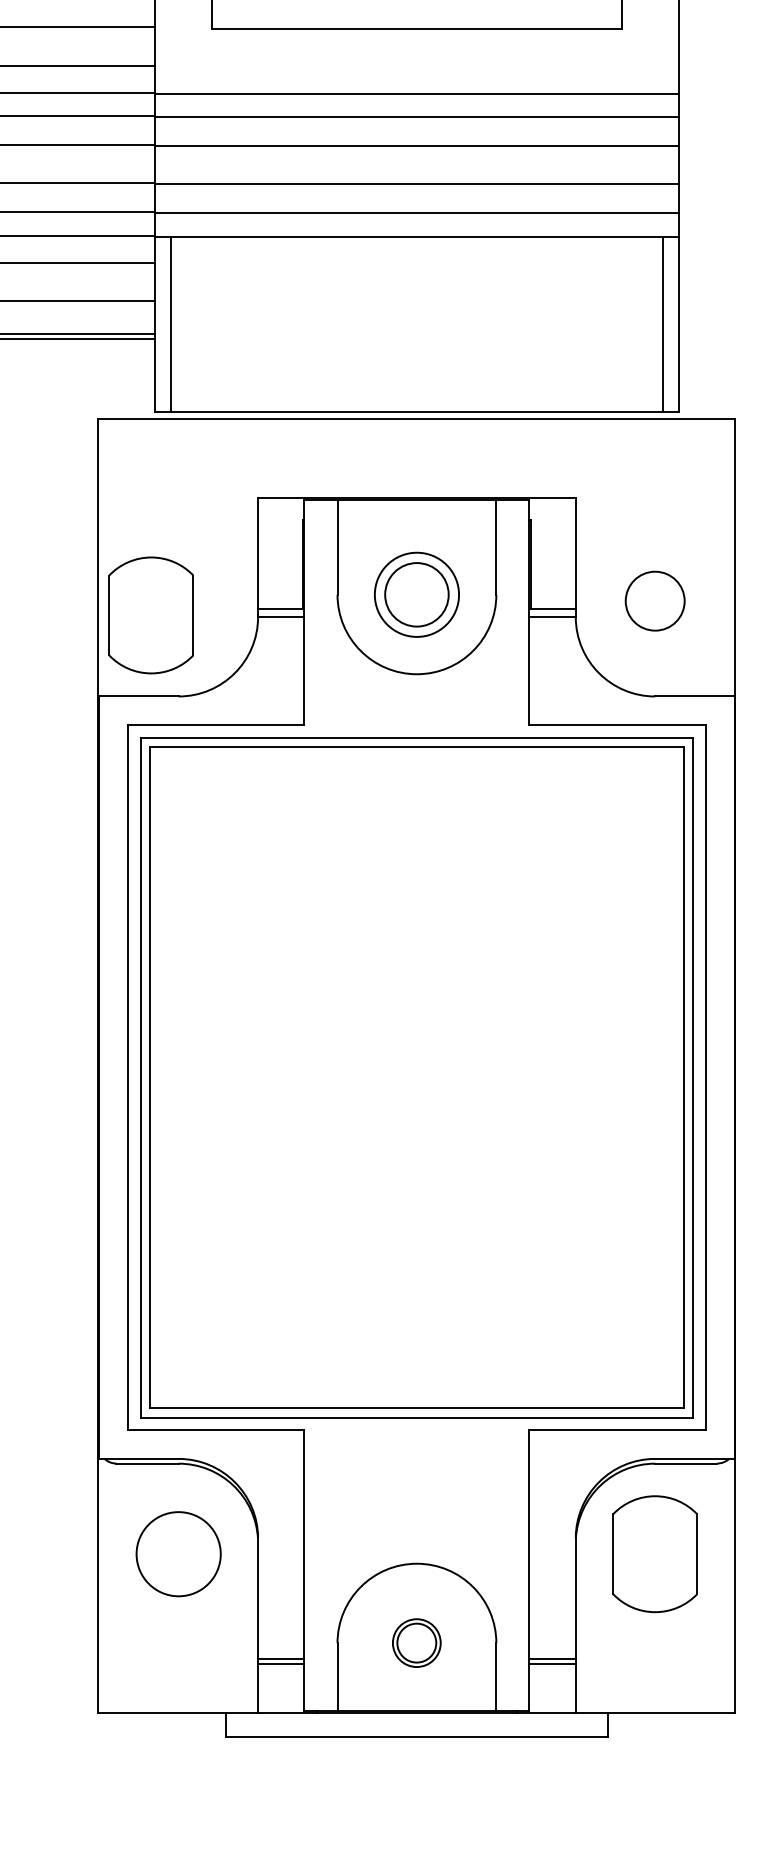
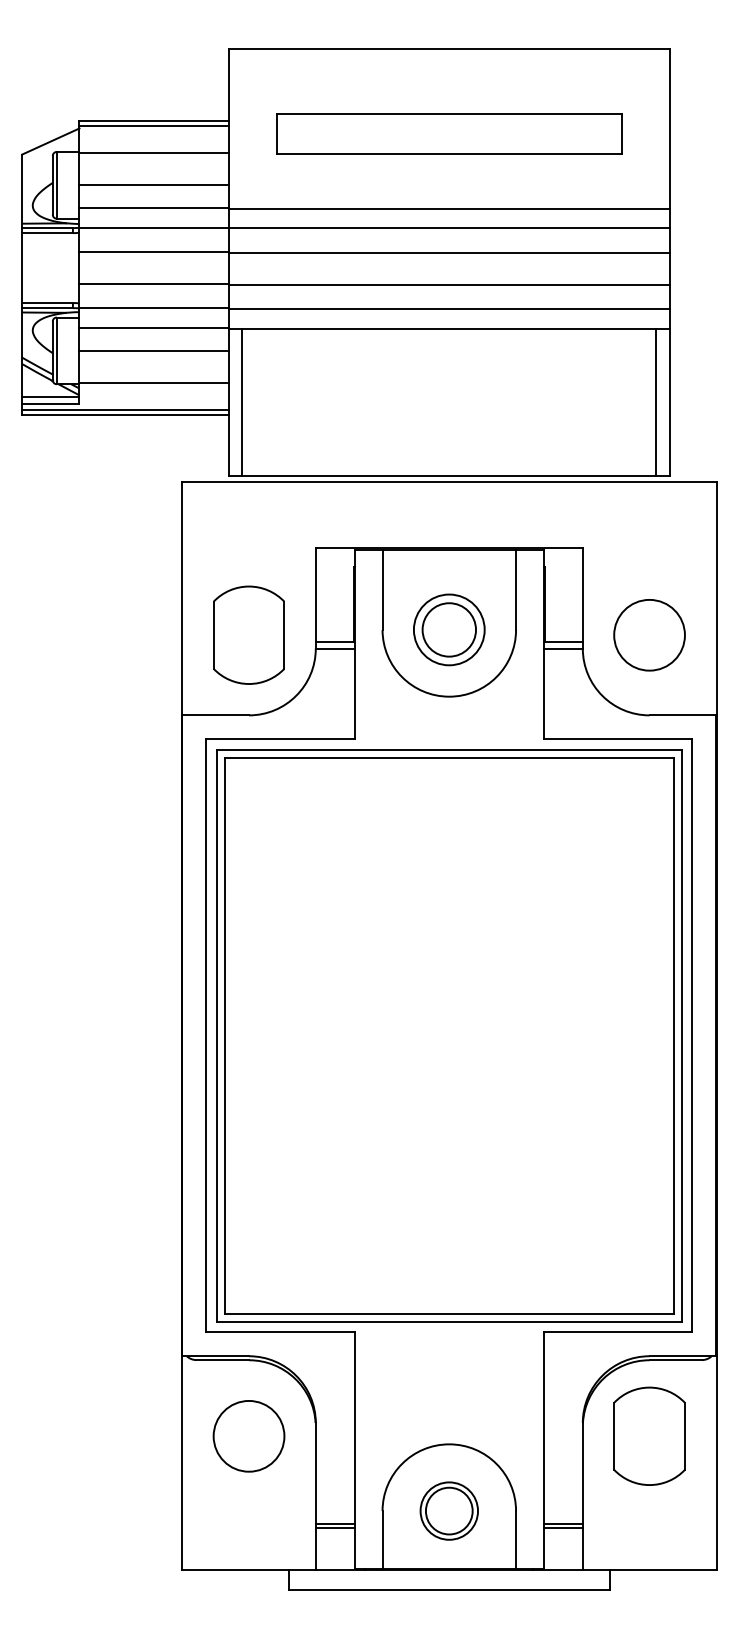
circle: (655, 600) -> (649, 634), size x1.43
part: (150, 614) -> (248, 634), moved
part: (415, 1642) -> (448, 1510), size x1.43

